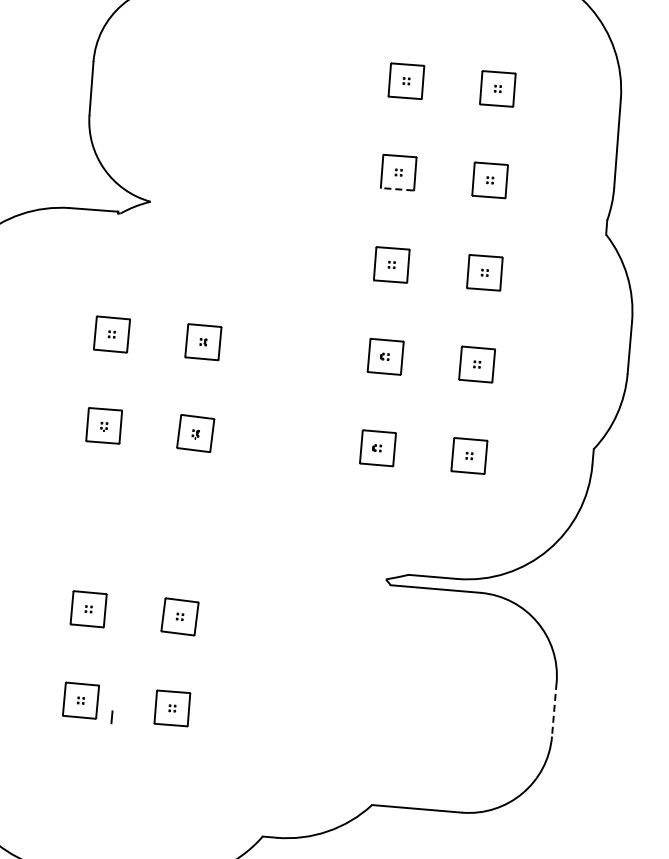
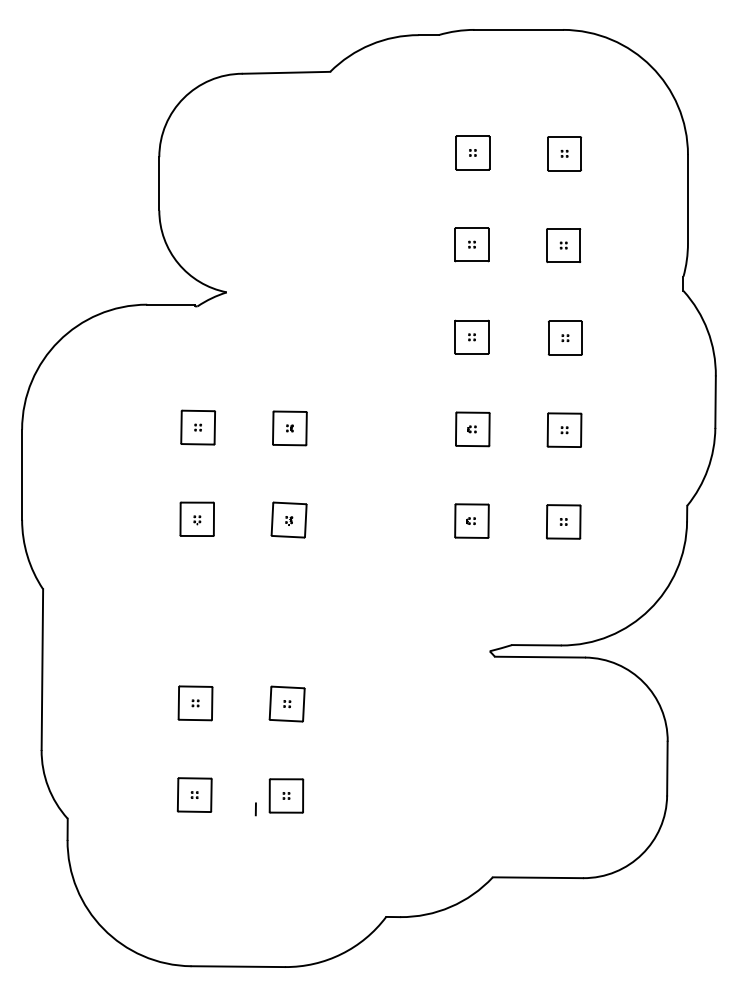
line: (396, 189) -> (471, 261), dashed -> solid
line: (554, 709) -> (667, 768), dashed -> solid
line: (111, 717) -> (255, 809), moved

